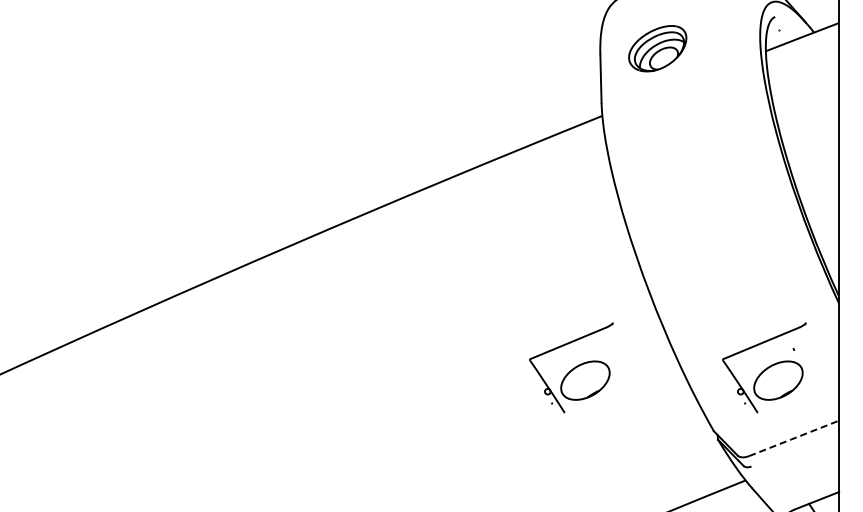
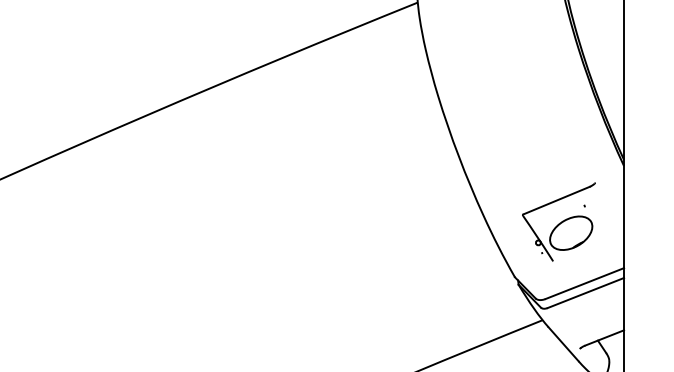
part: (571, 367) -> (390, 221), removed
line: (794, 438) -> (585, 283), dashed -> solid
line: (795, 449) -> (586, 293), added

